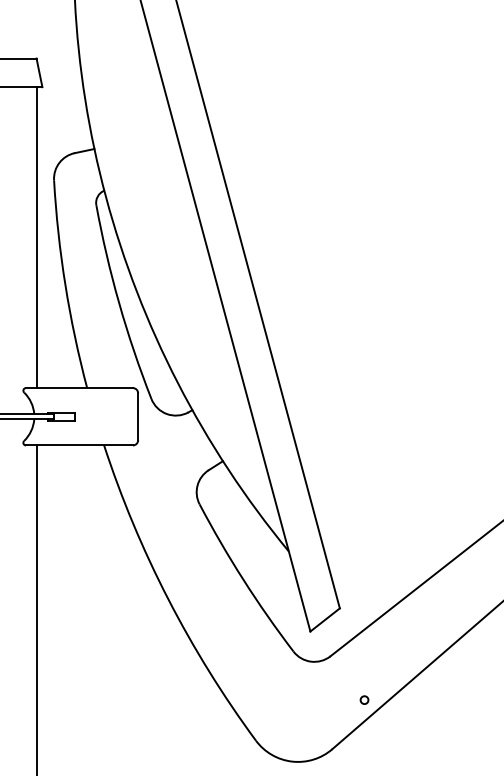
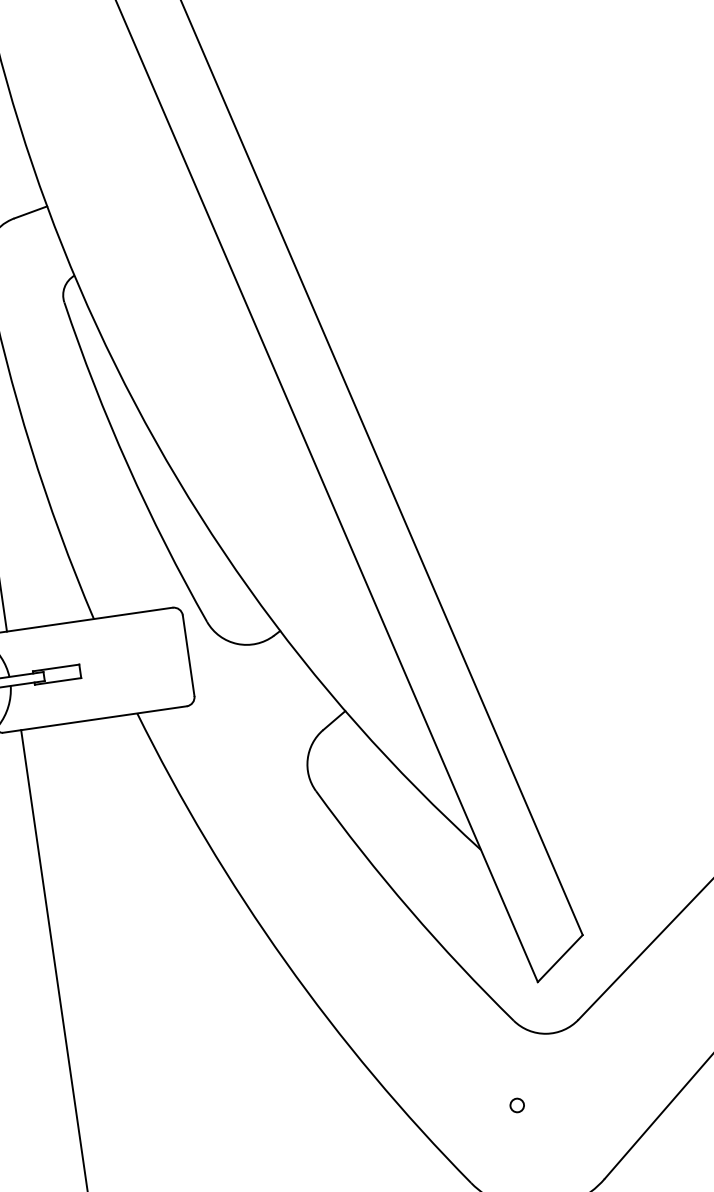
circle: (364, 699) -> (517, 1104), moved

